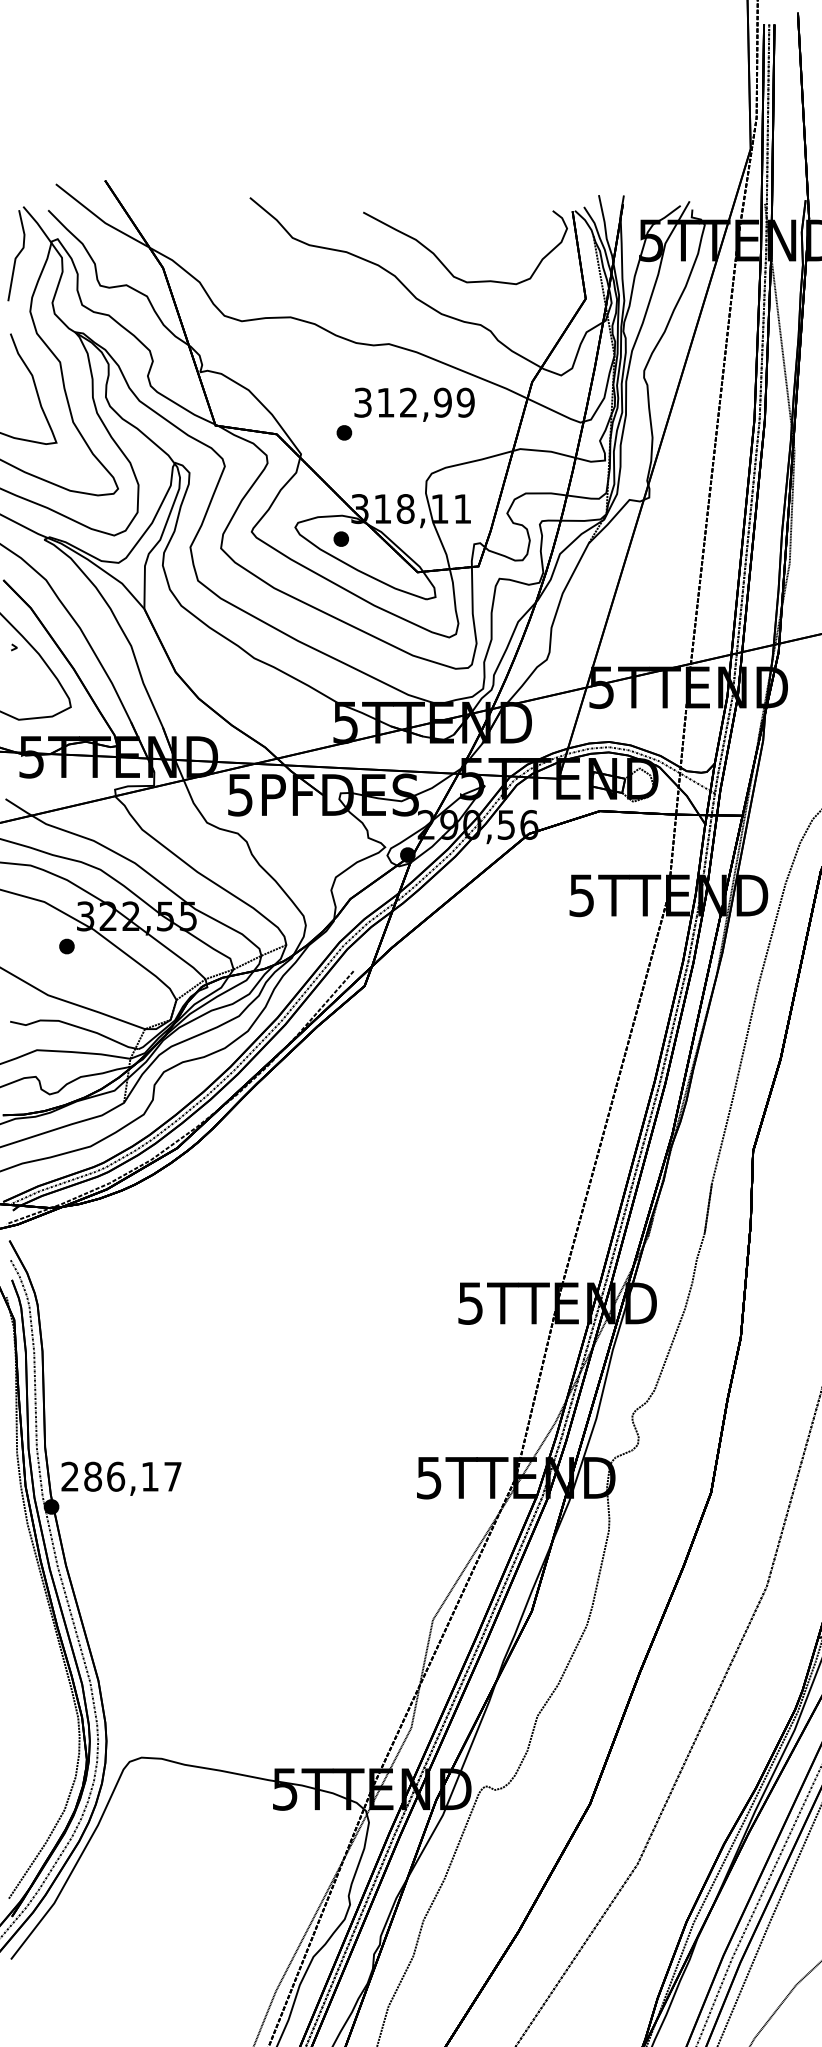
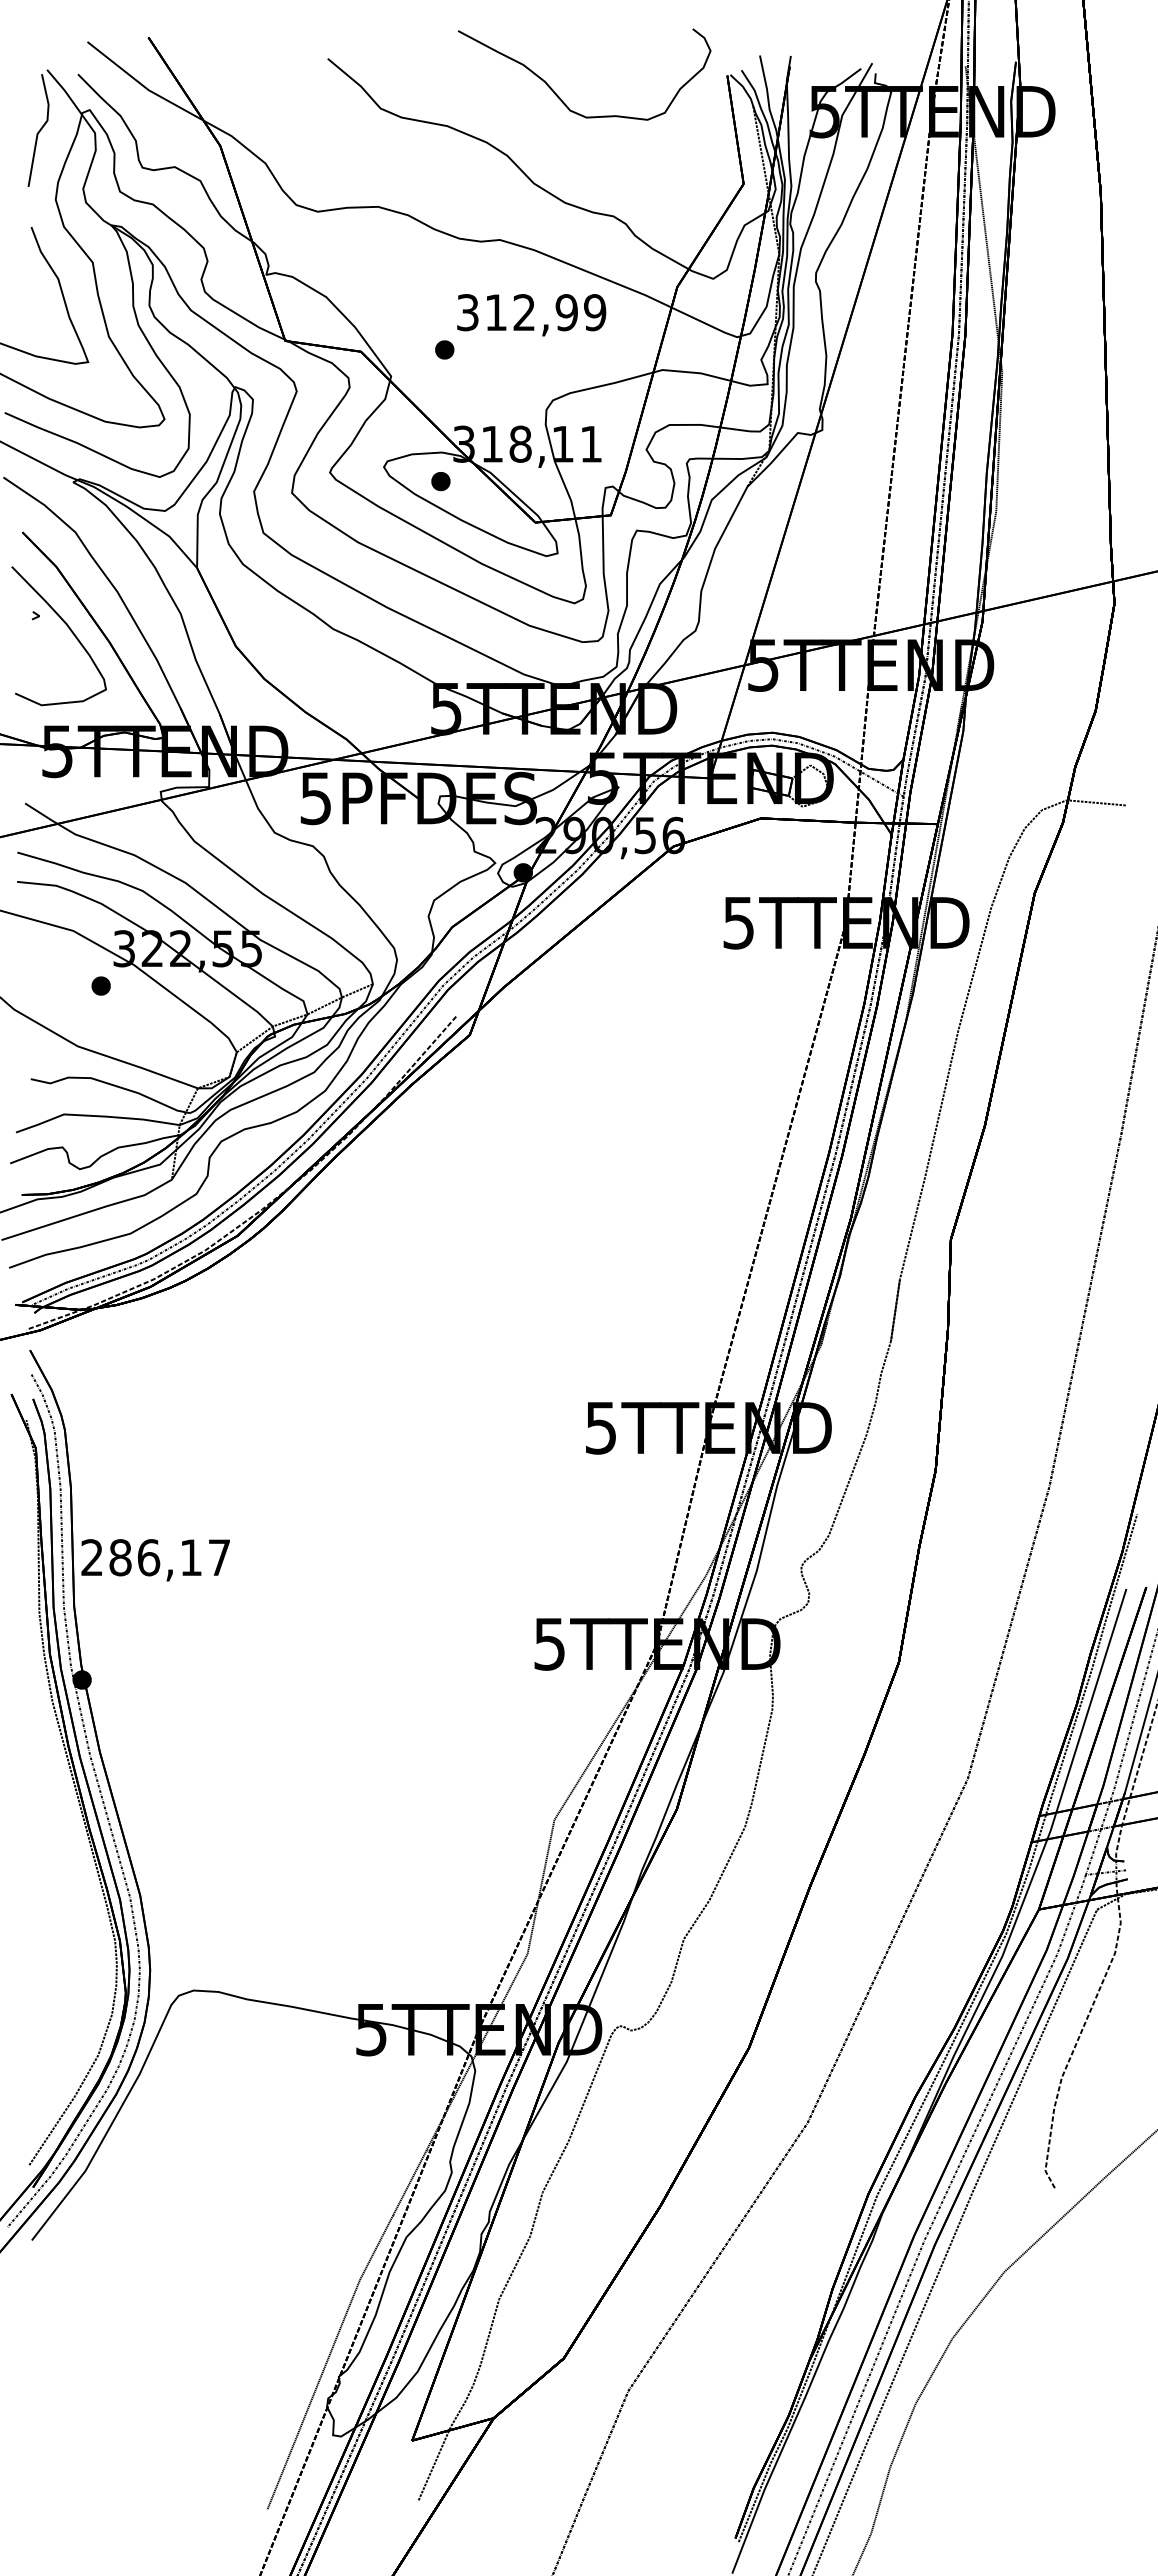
part: (445, 266) -> (560, 97), moved
text: (121, 1479) -> (155, 1560), moved

